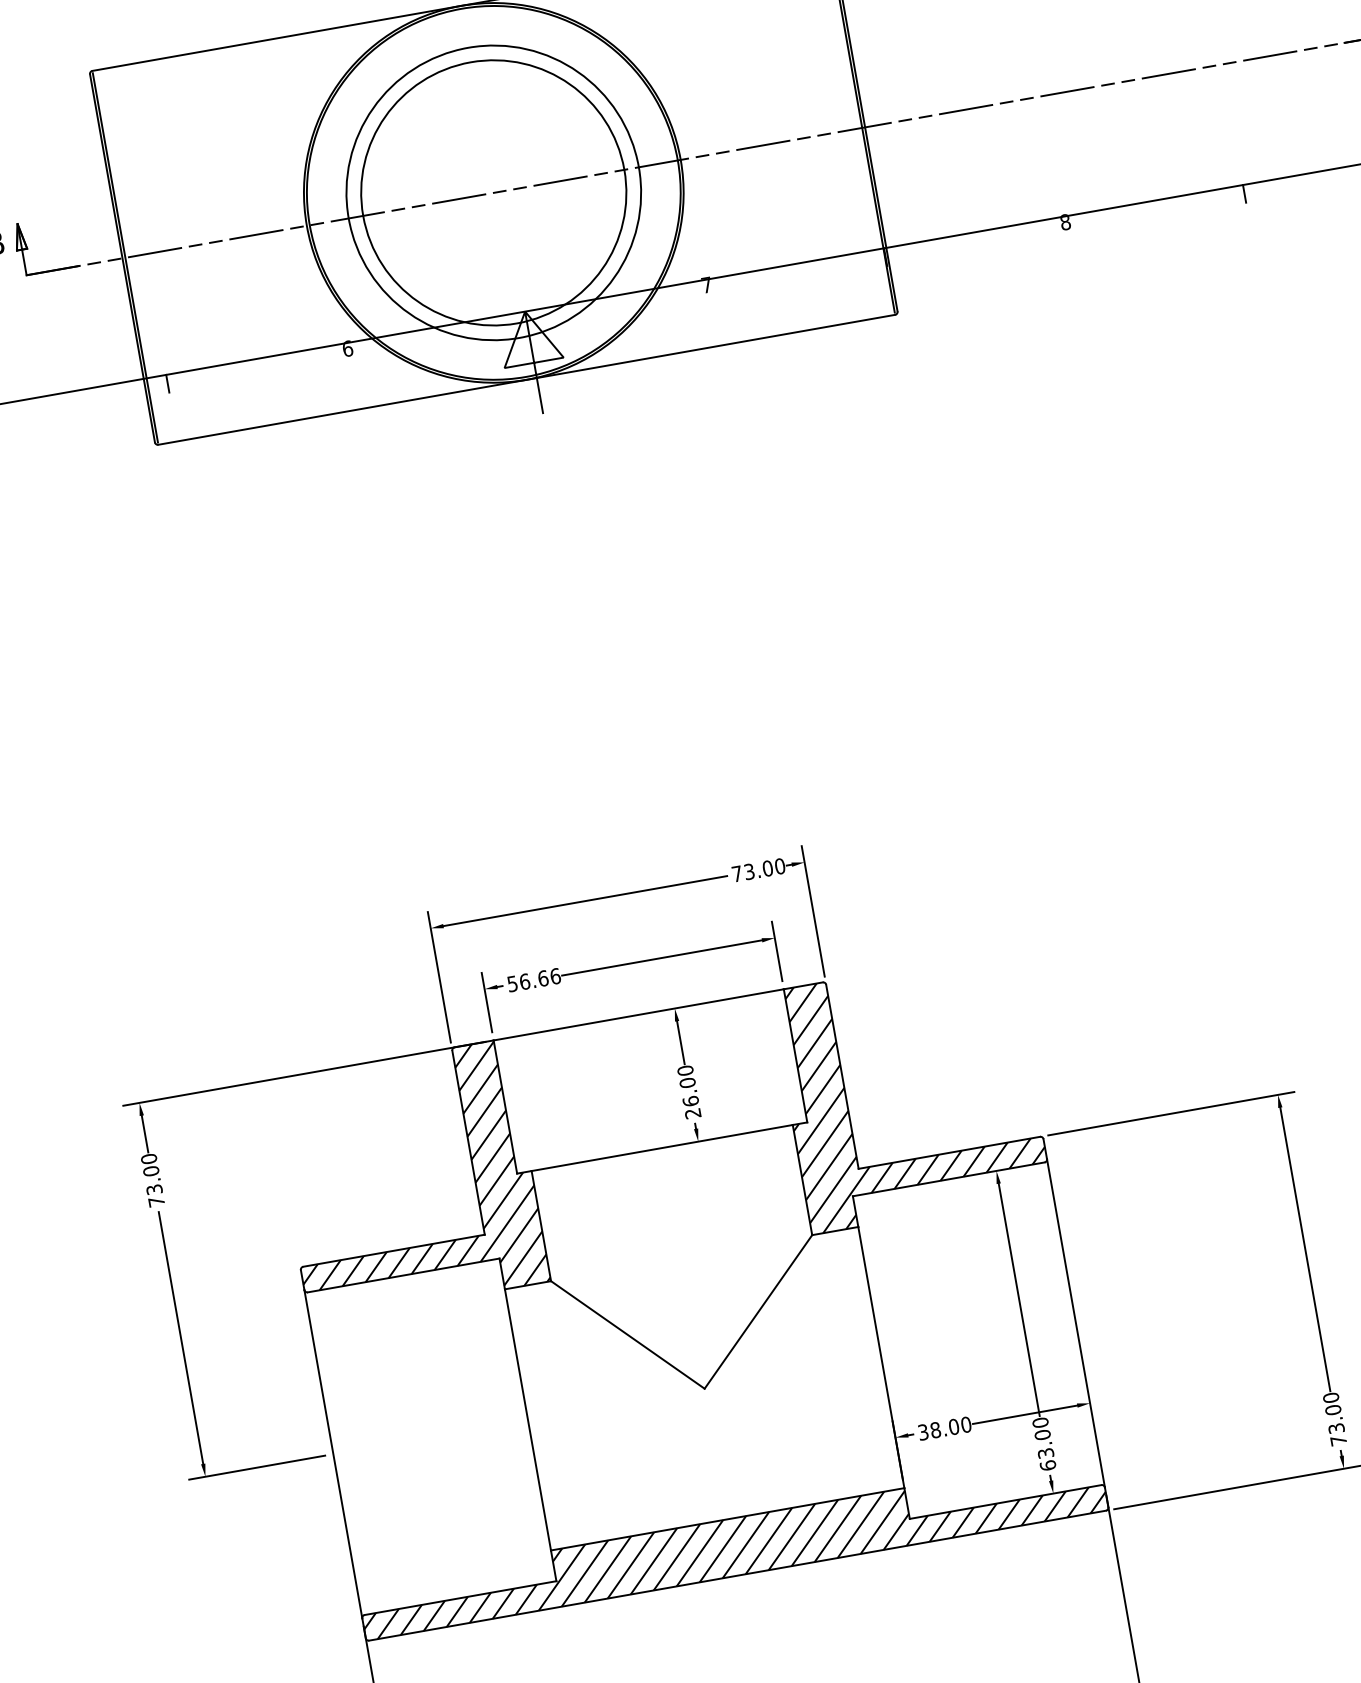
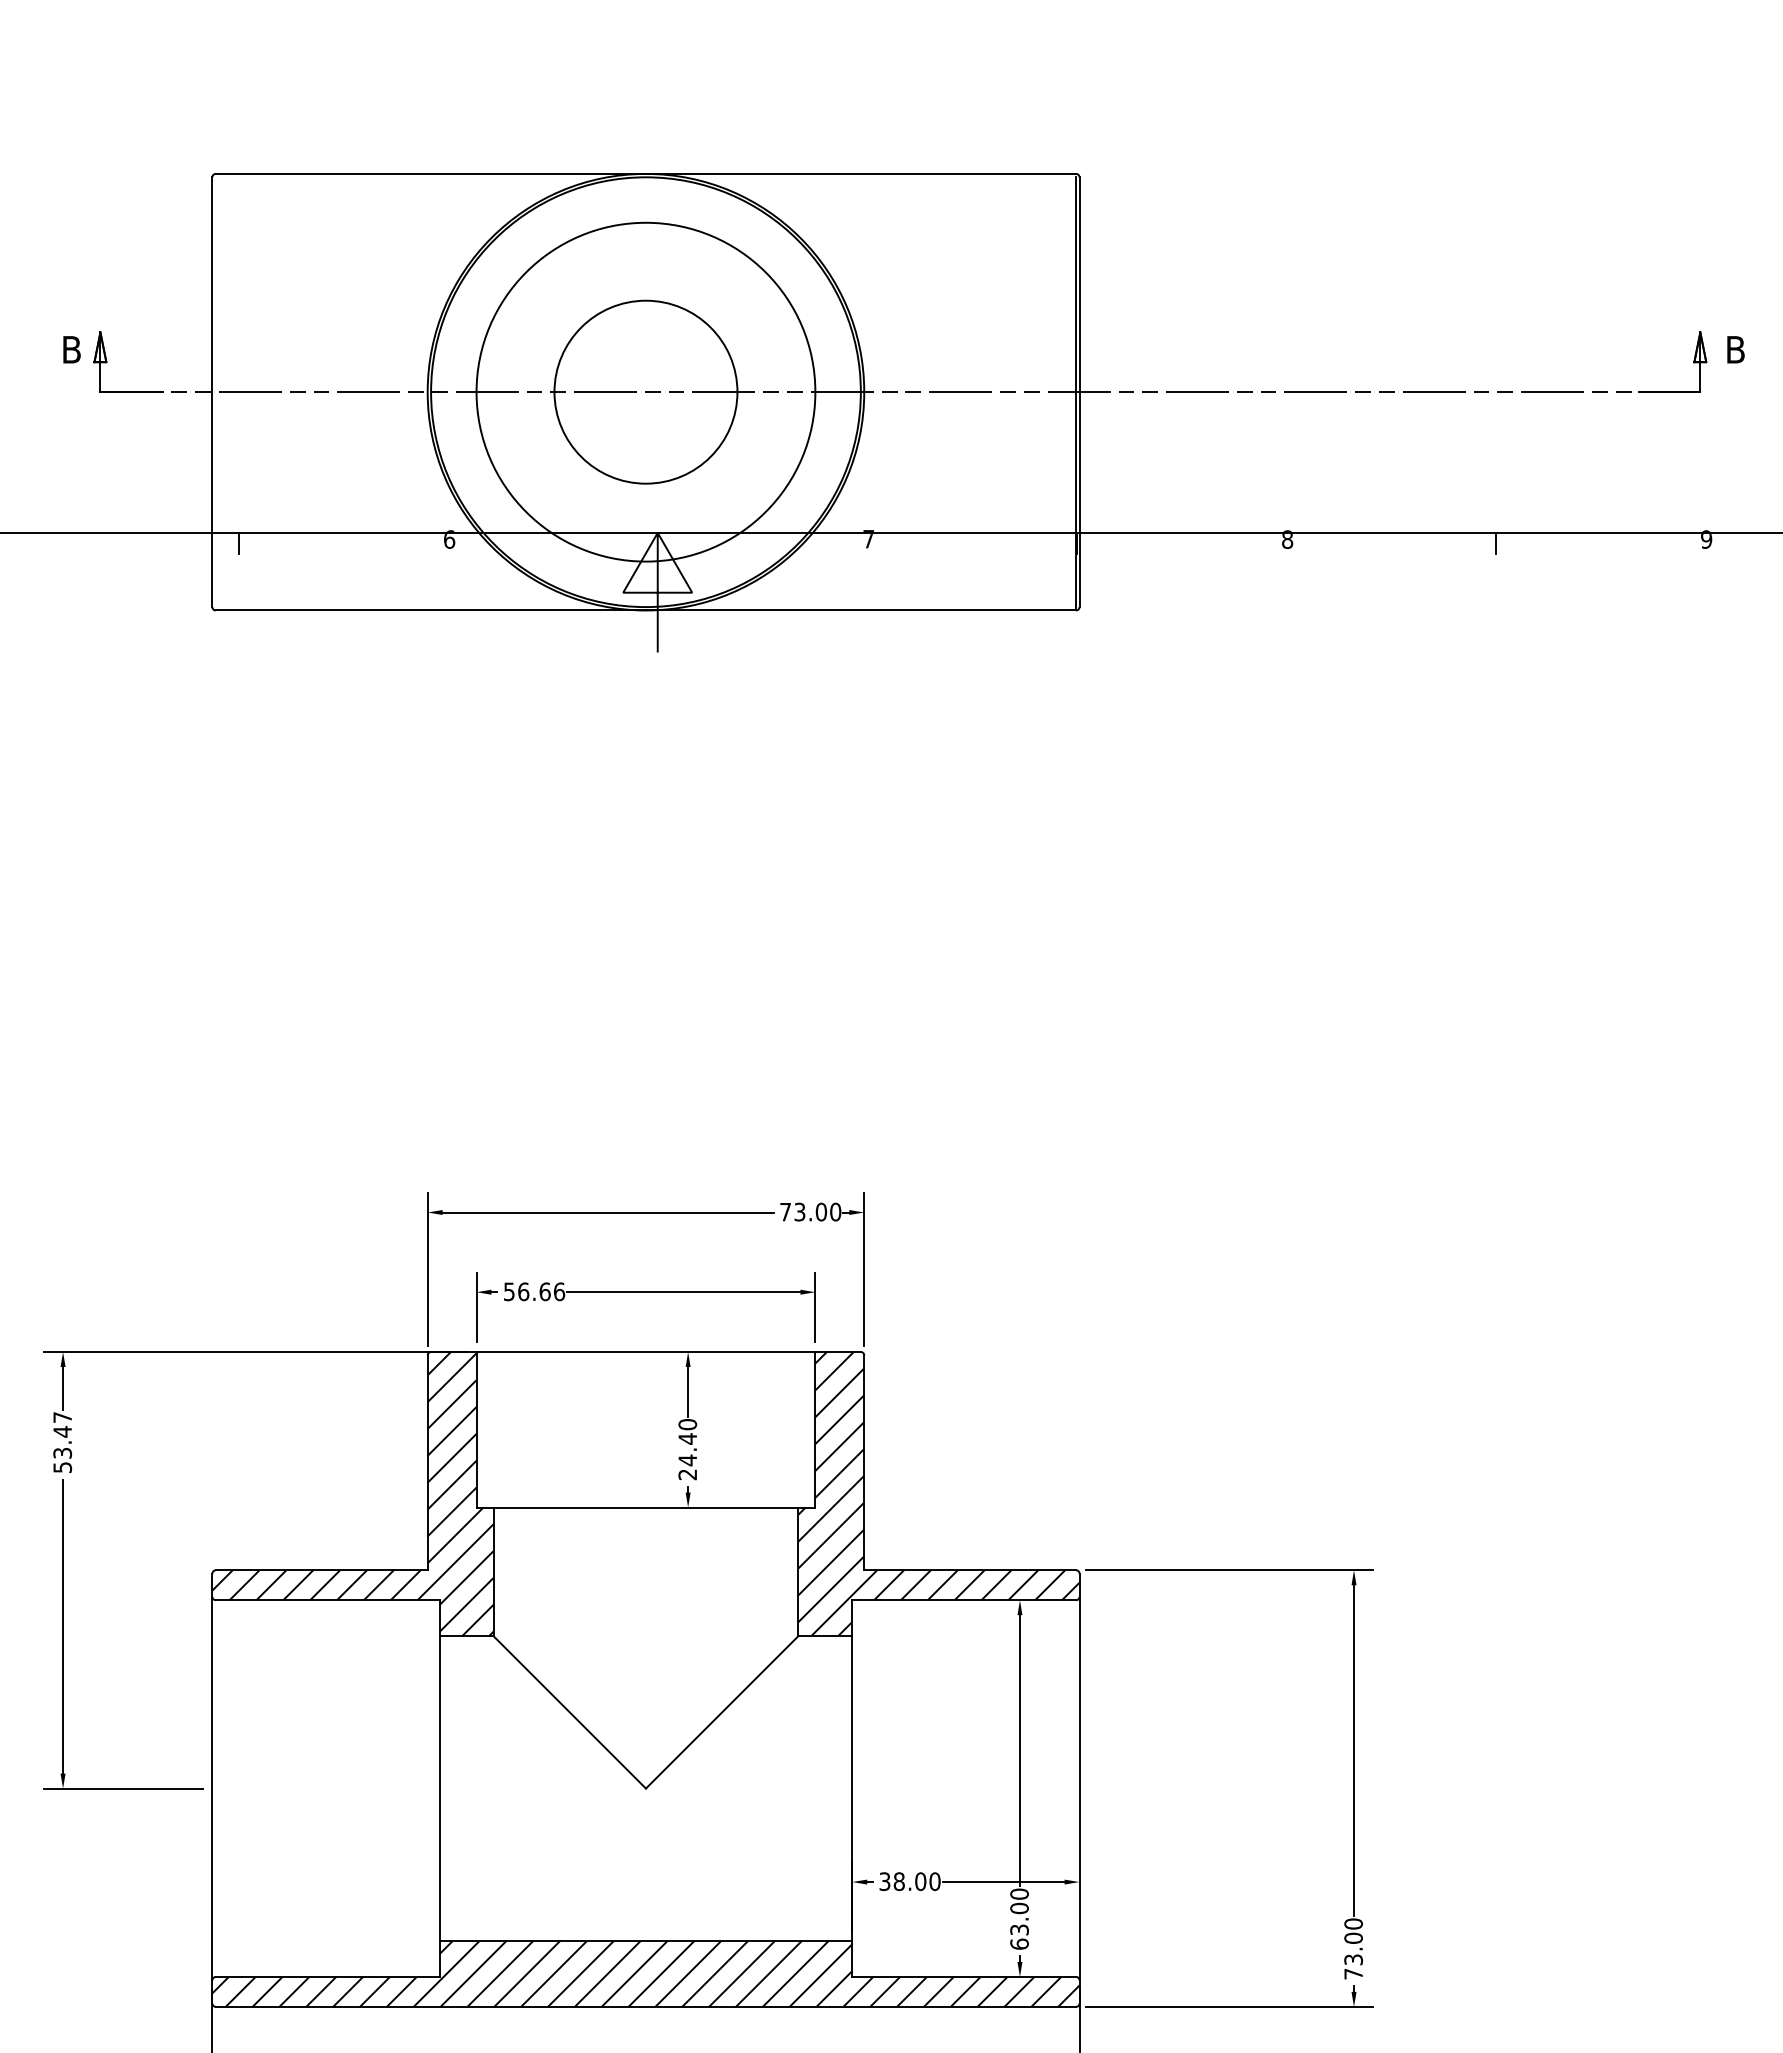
circle: (493, 192) -> (645, 391), size x0.6
line: (125, 257) -> (215, 391), removed
text: (689, 1092) -> (687, 1449), 26.00 -> 24.40
text: (152, 1179) -> (62, 1441), 73.00 -> 53.47

